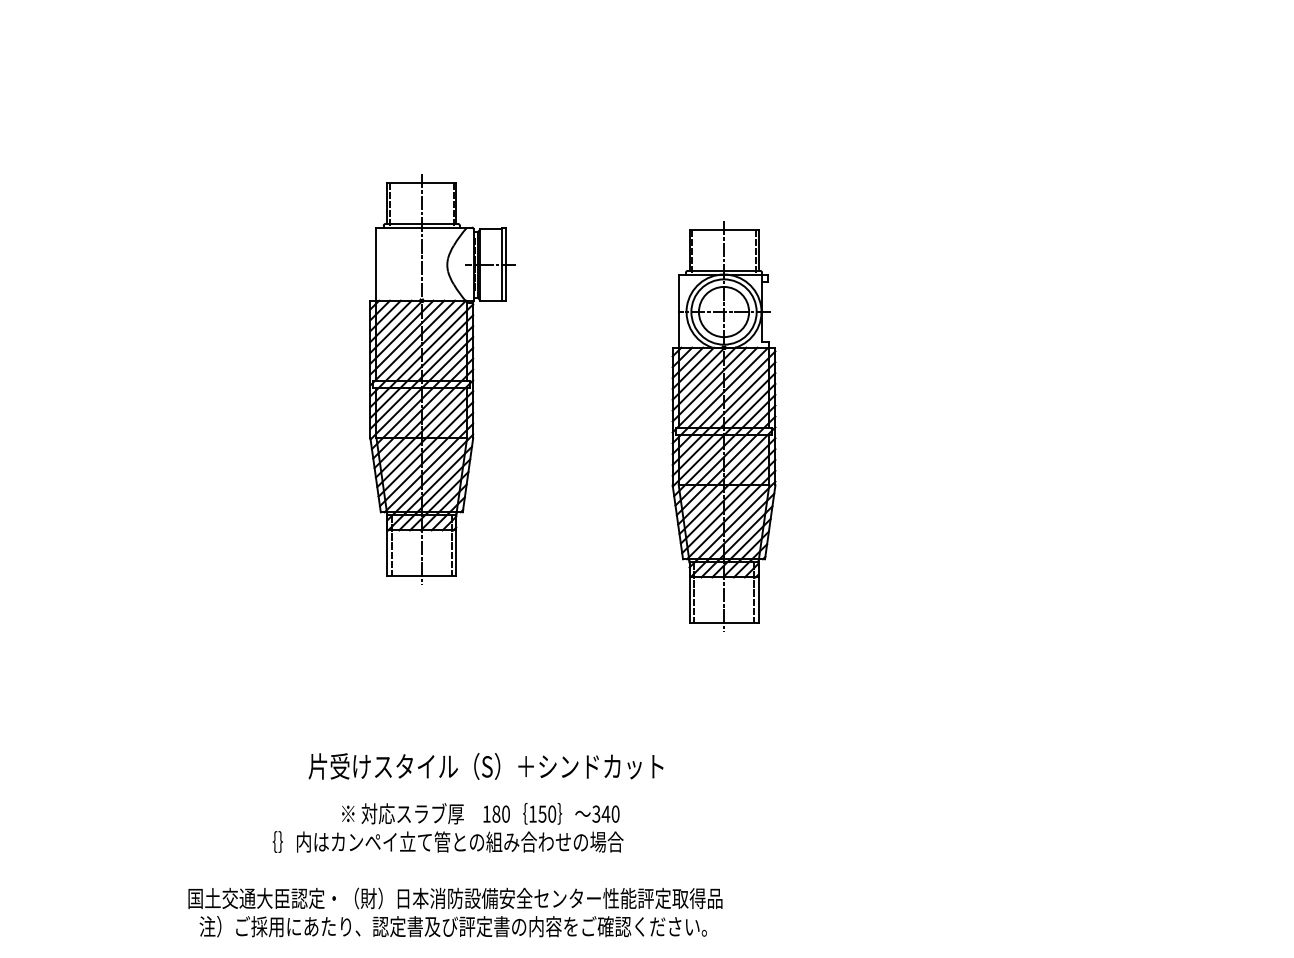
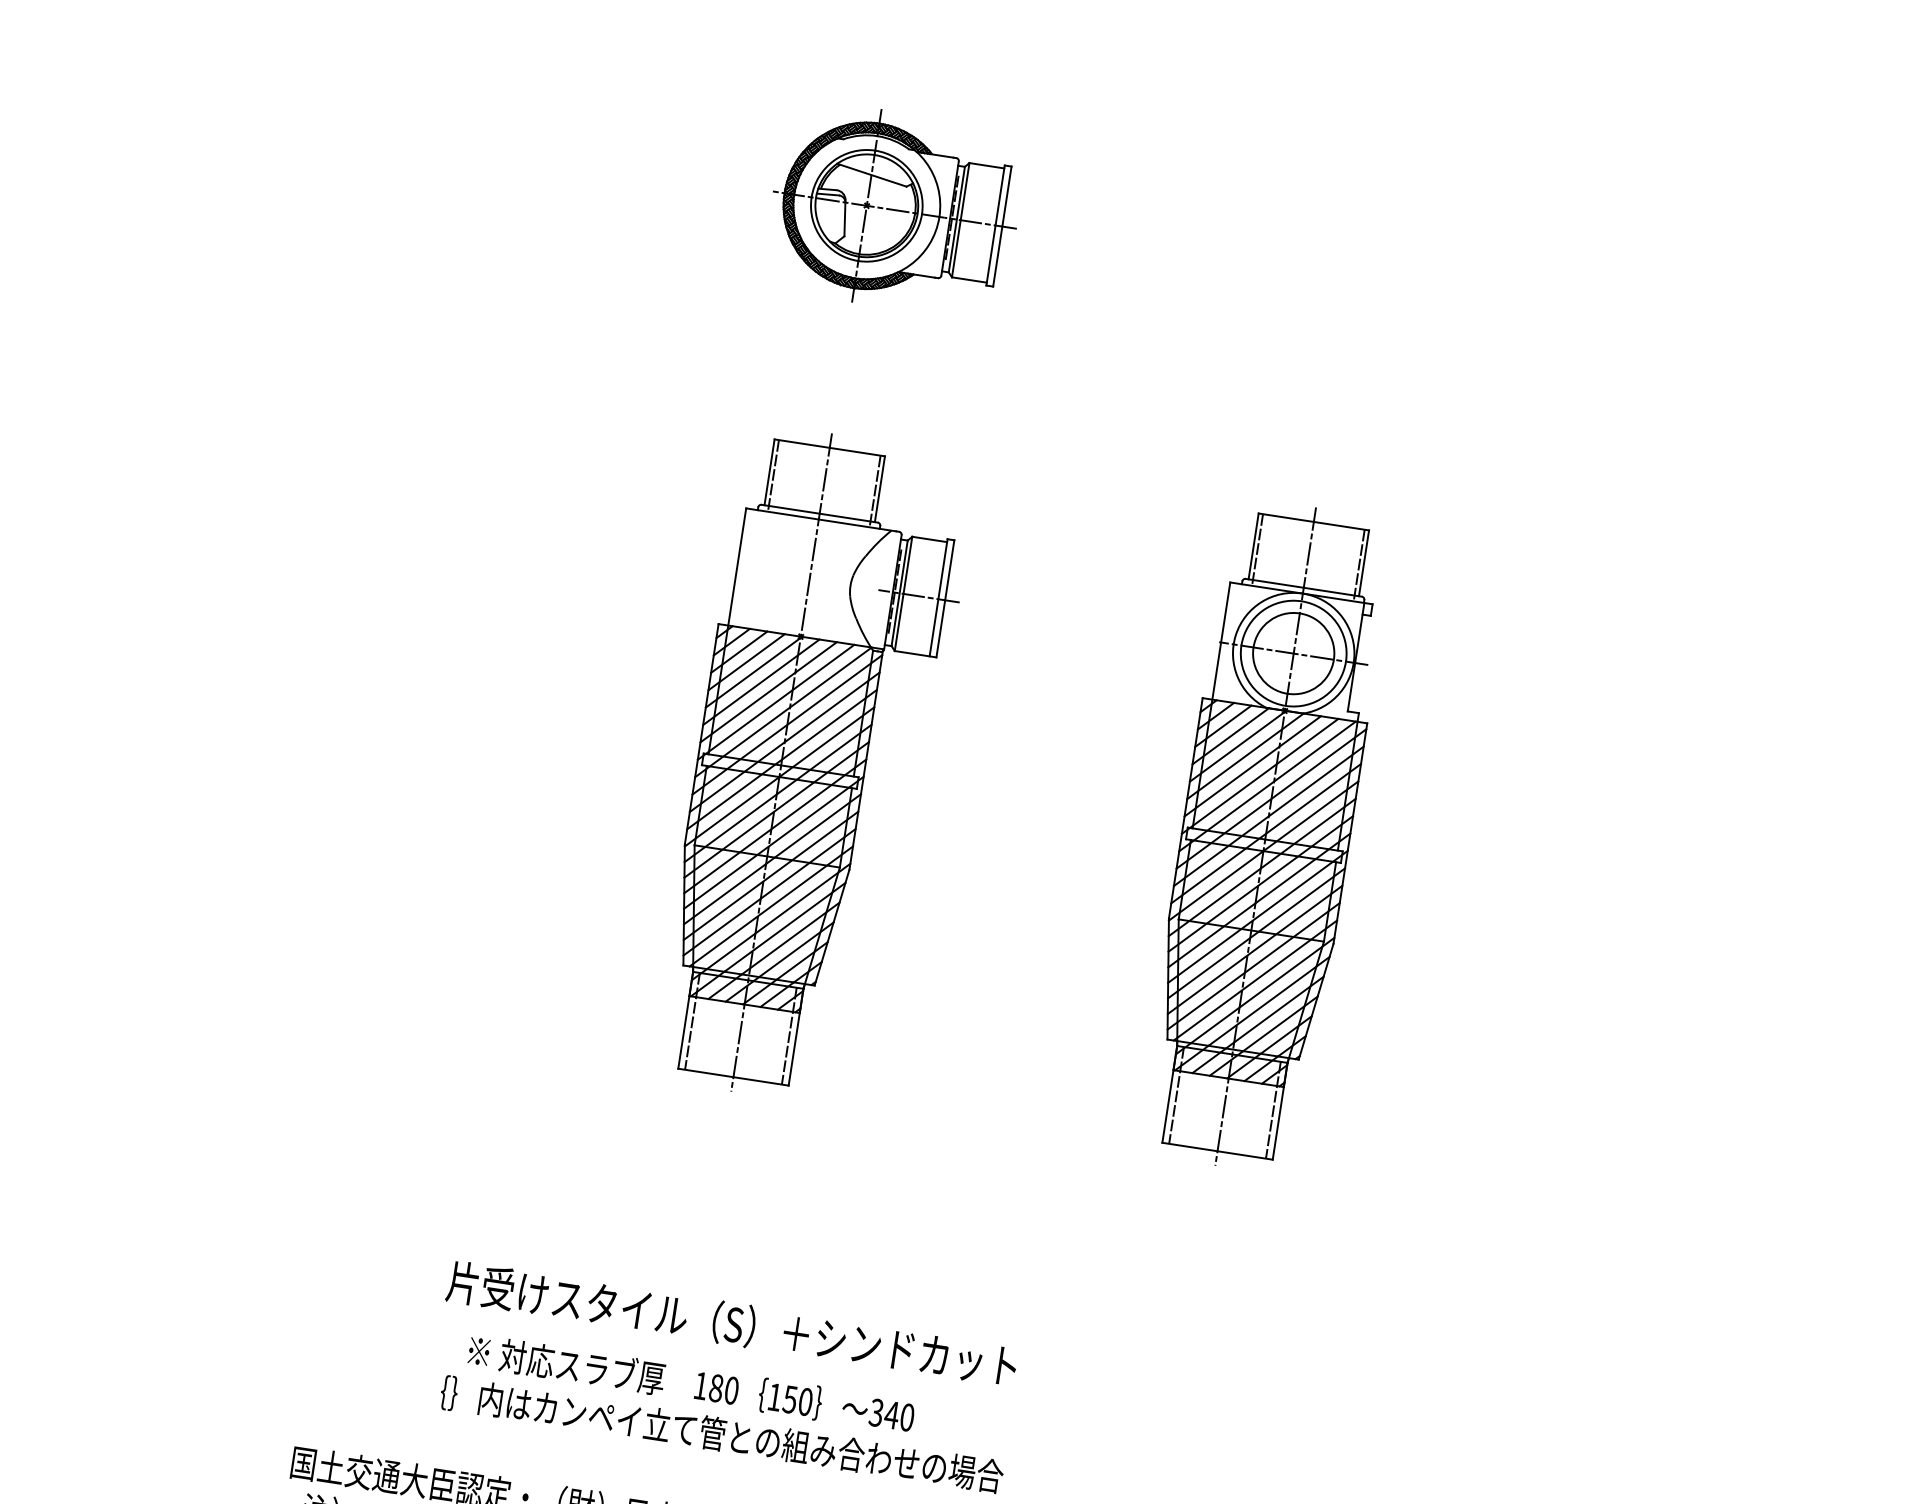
part: (439, 78) -> (895, 209), added
part: (442, 379) -> (814, 767), moved
text: (485, 766) -> (731, 1323), moved
text: (480, 813) -> (691, 1383), moved

